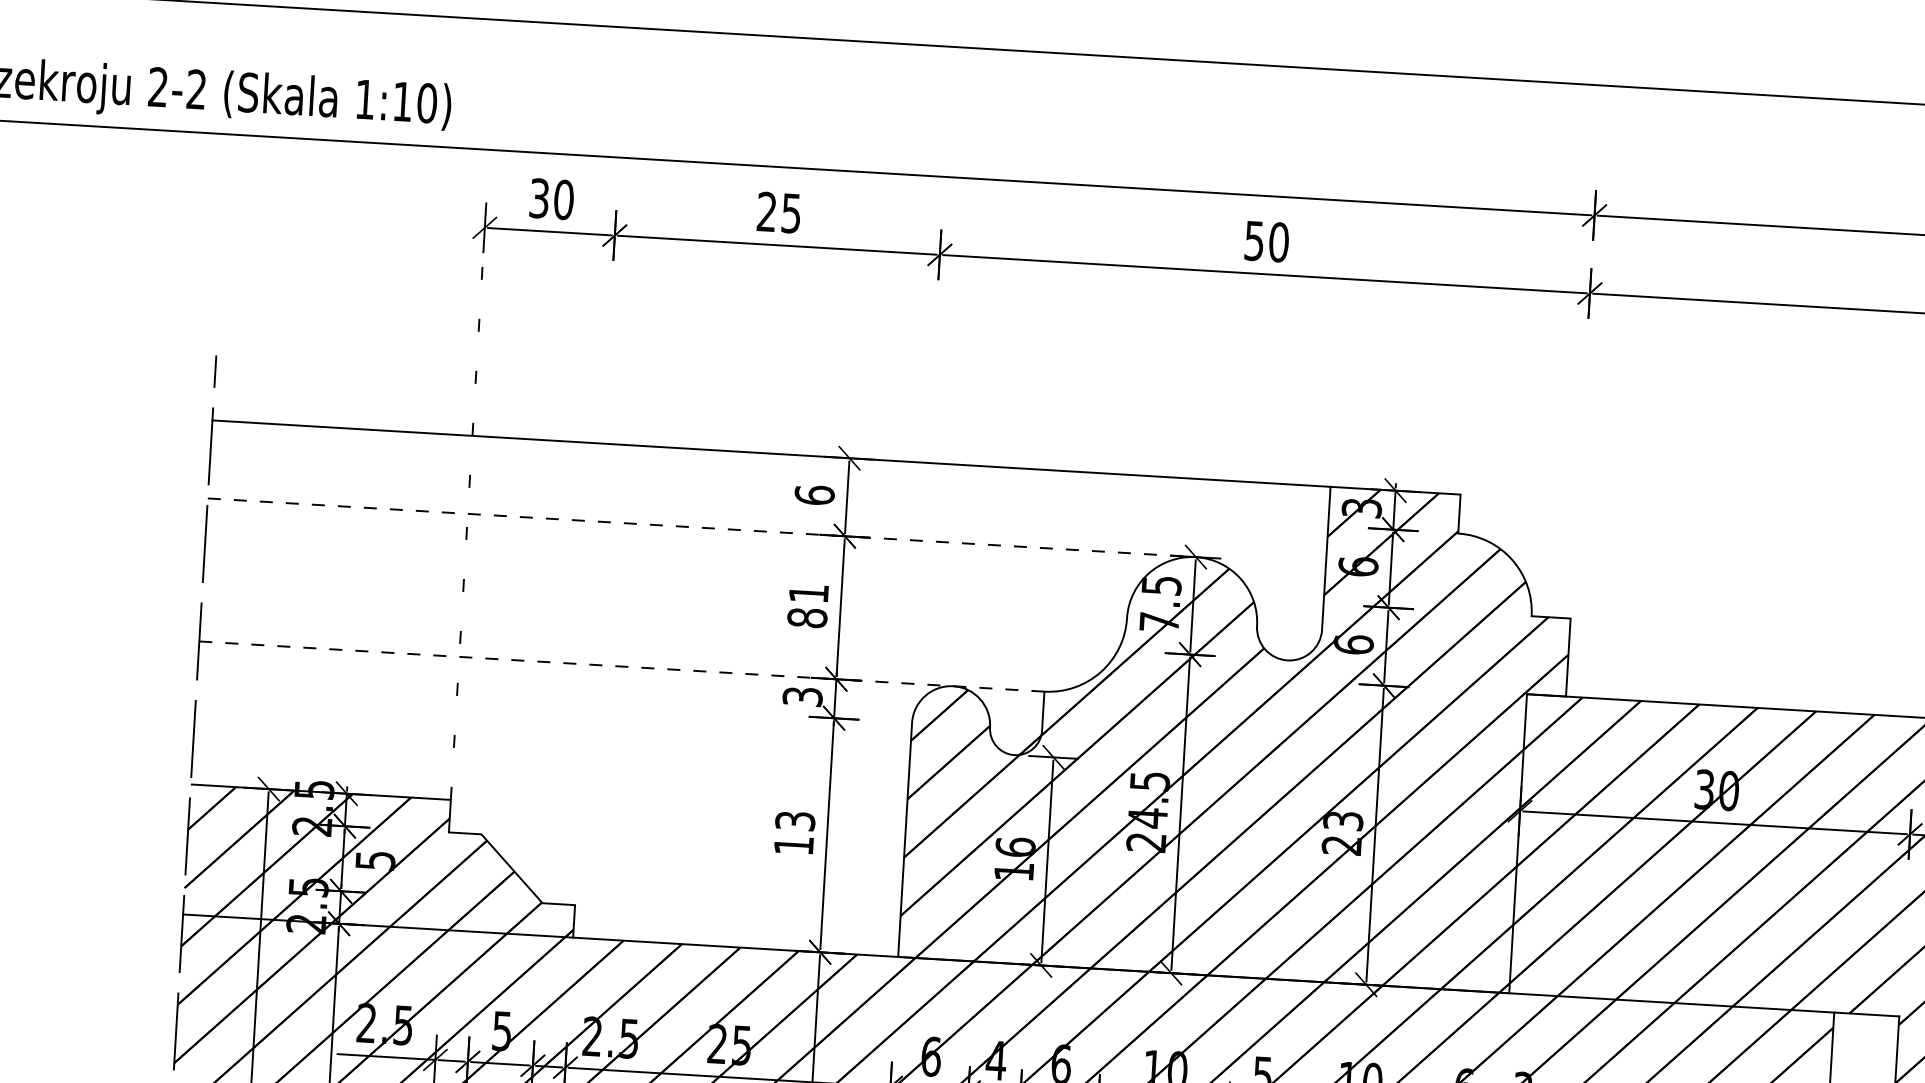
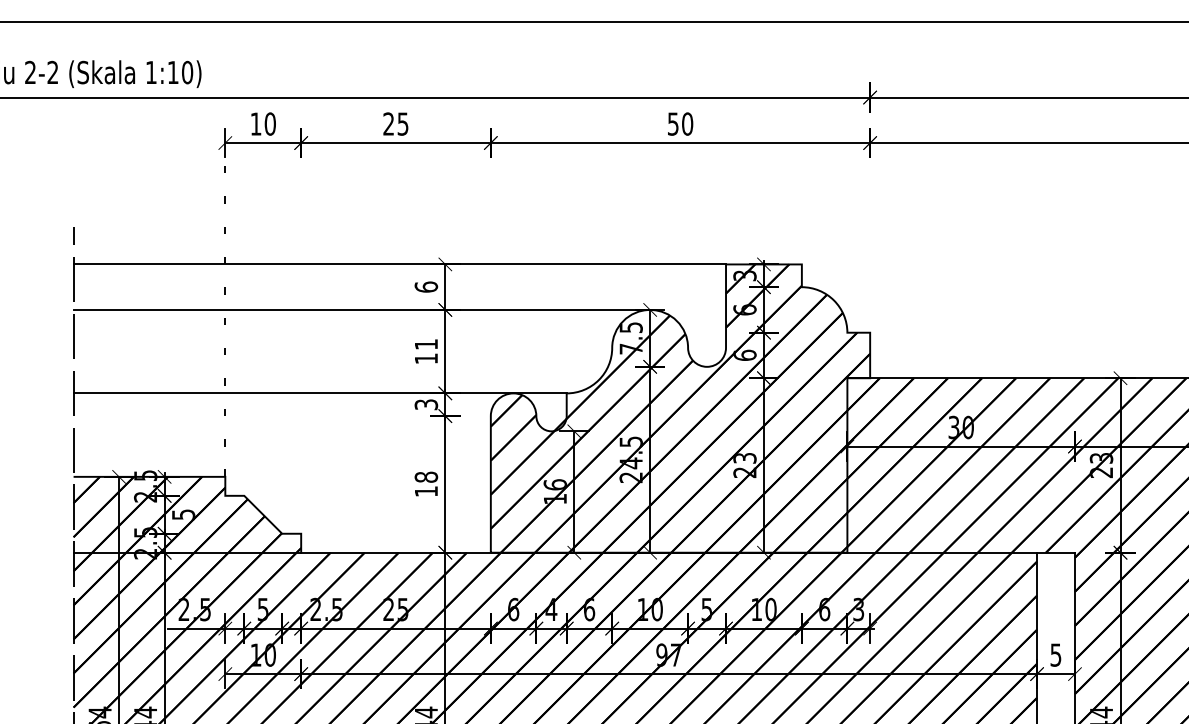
text: (538, 197) -> (255, 123), 30 -> 10
line: (702, 527) -> (362, 309), dashed -> solid
text: (807, 617) -> (426, 358), 81 -> 11
line: (622, 666) -> (320, 393), dashed -> solid
text: (795, 819) -> (426, 476), 13 -> 18

